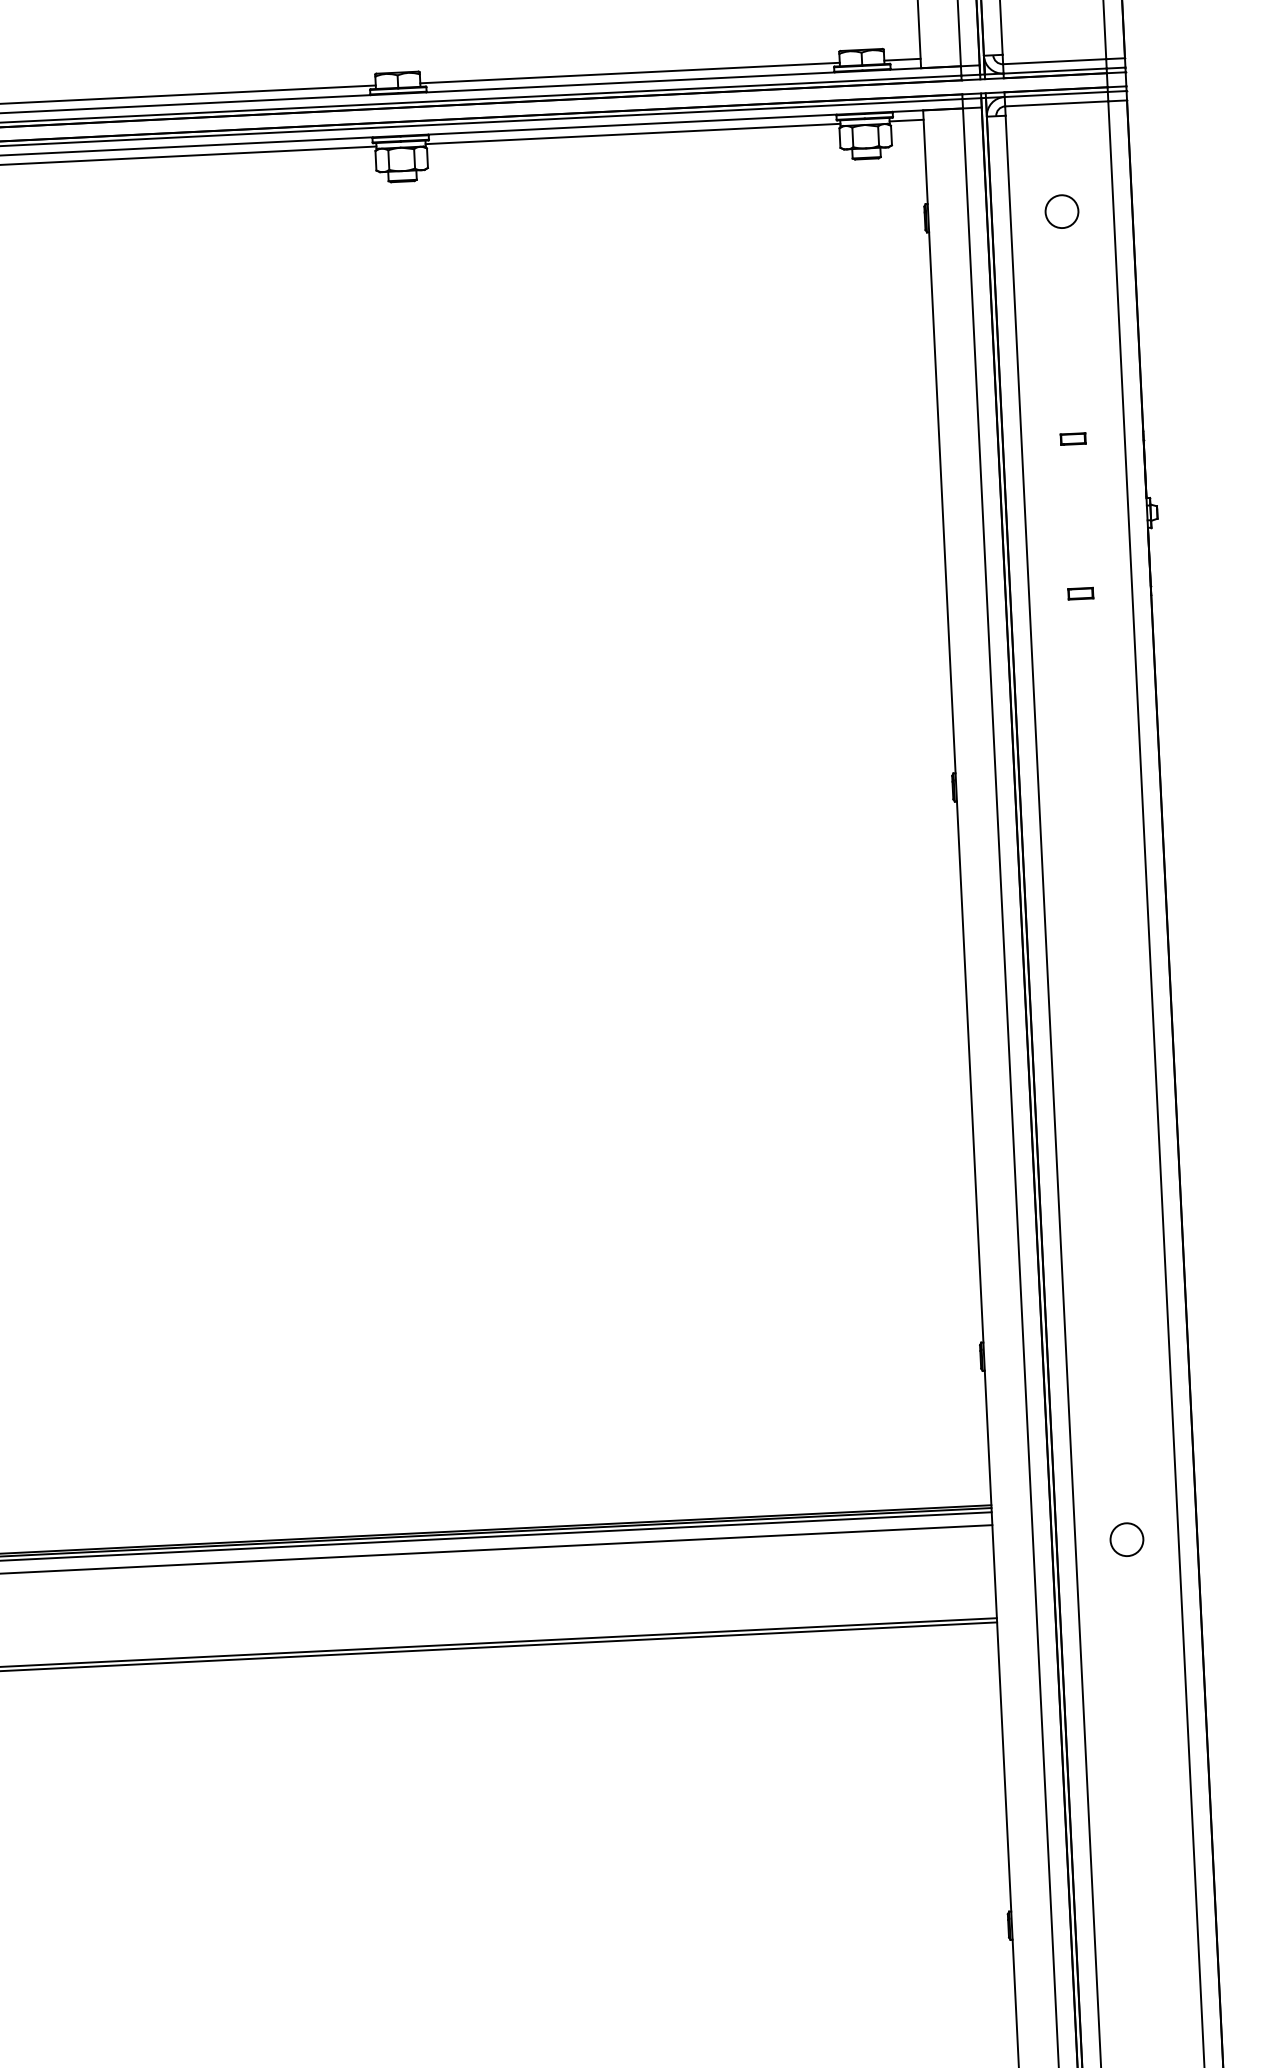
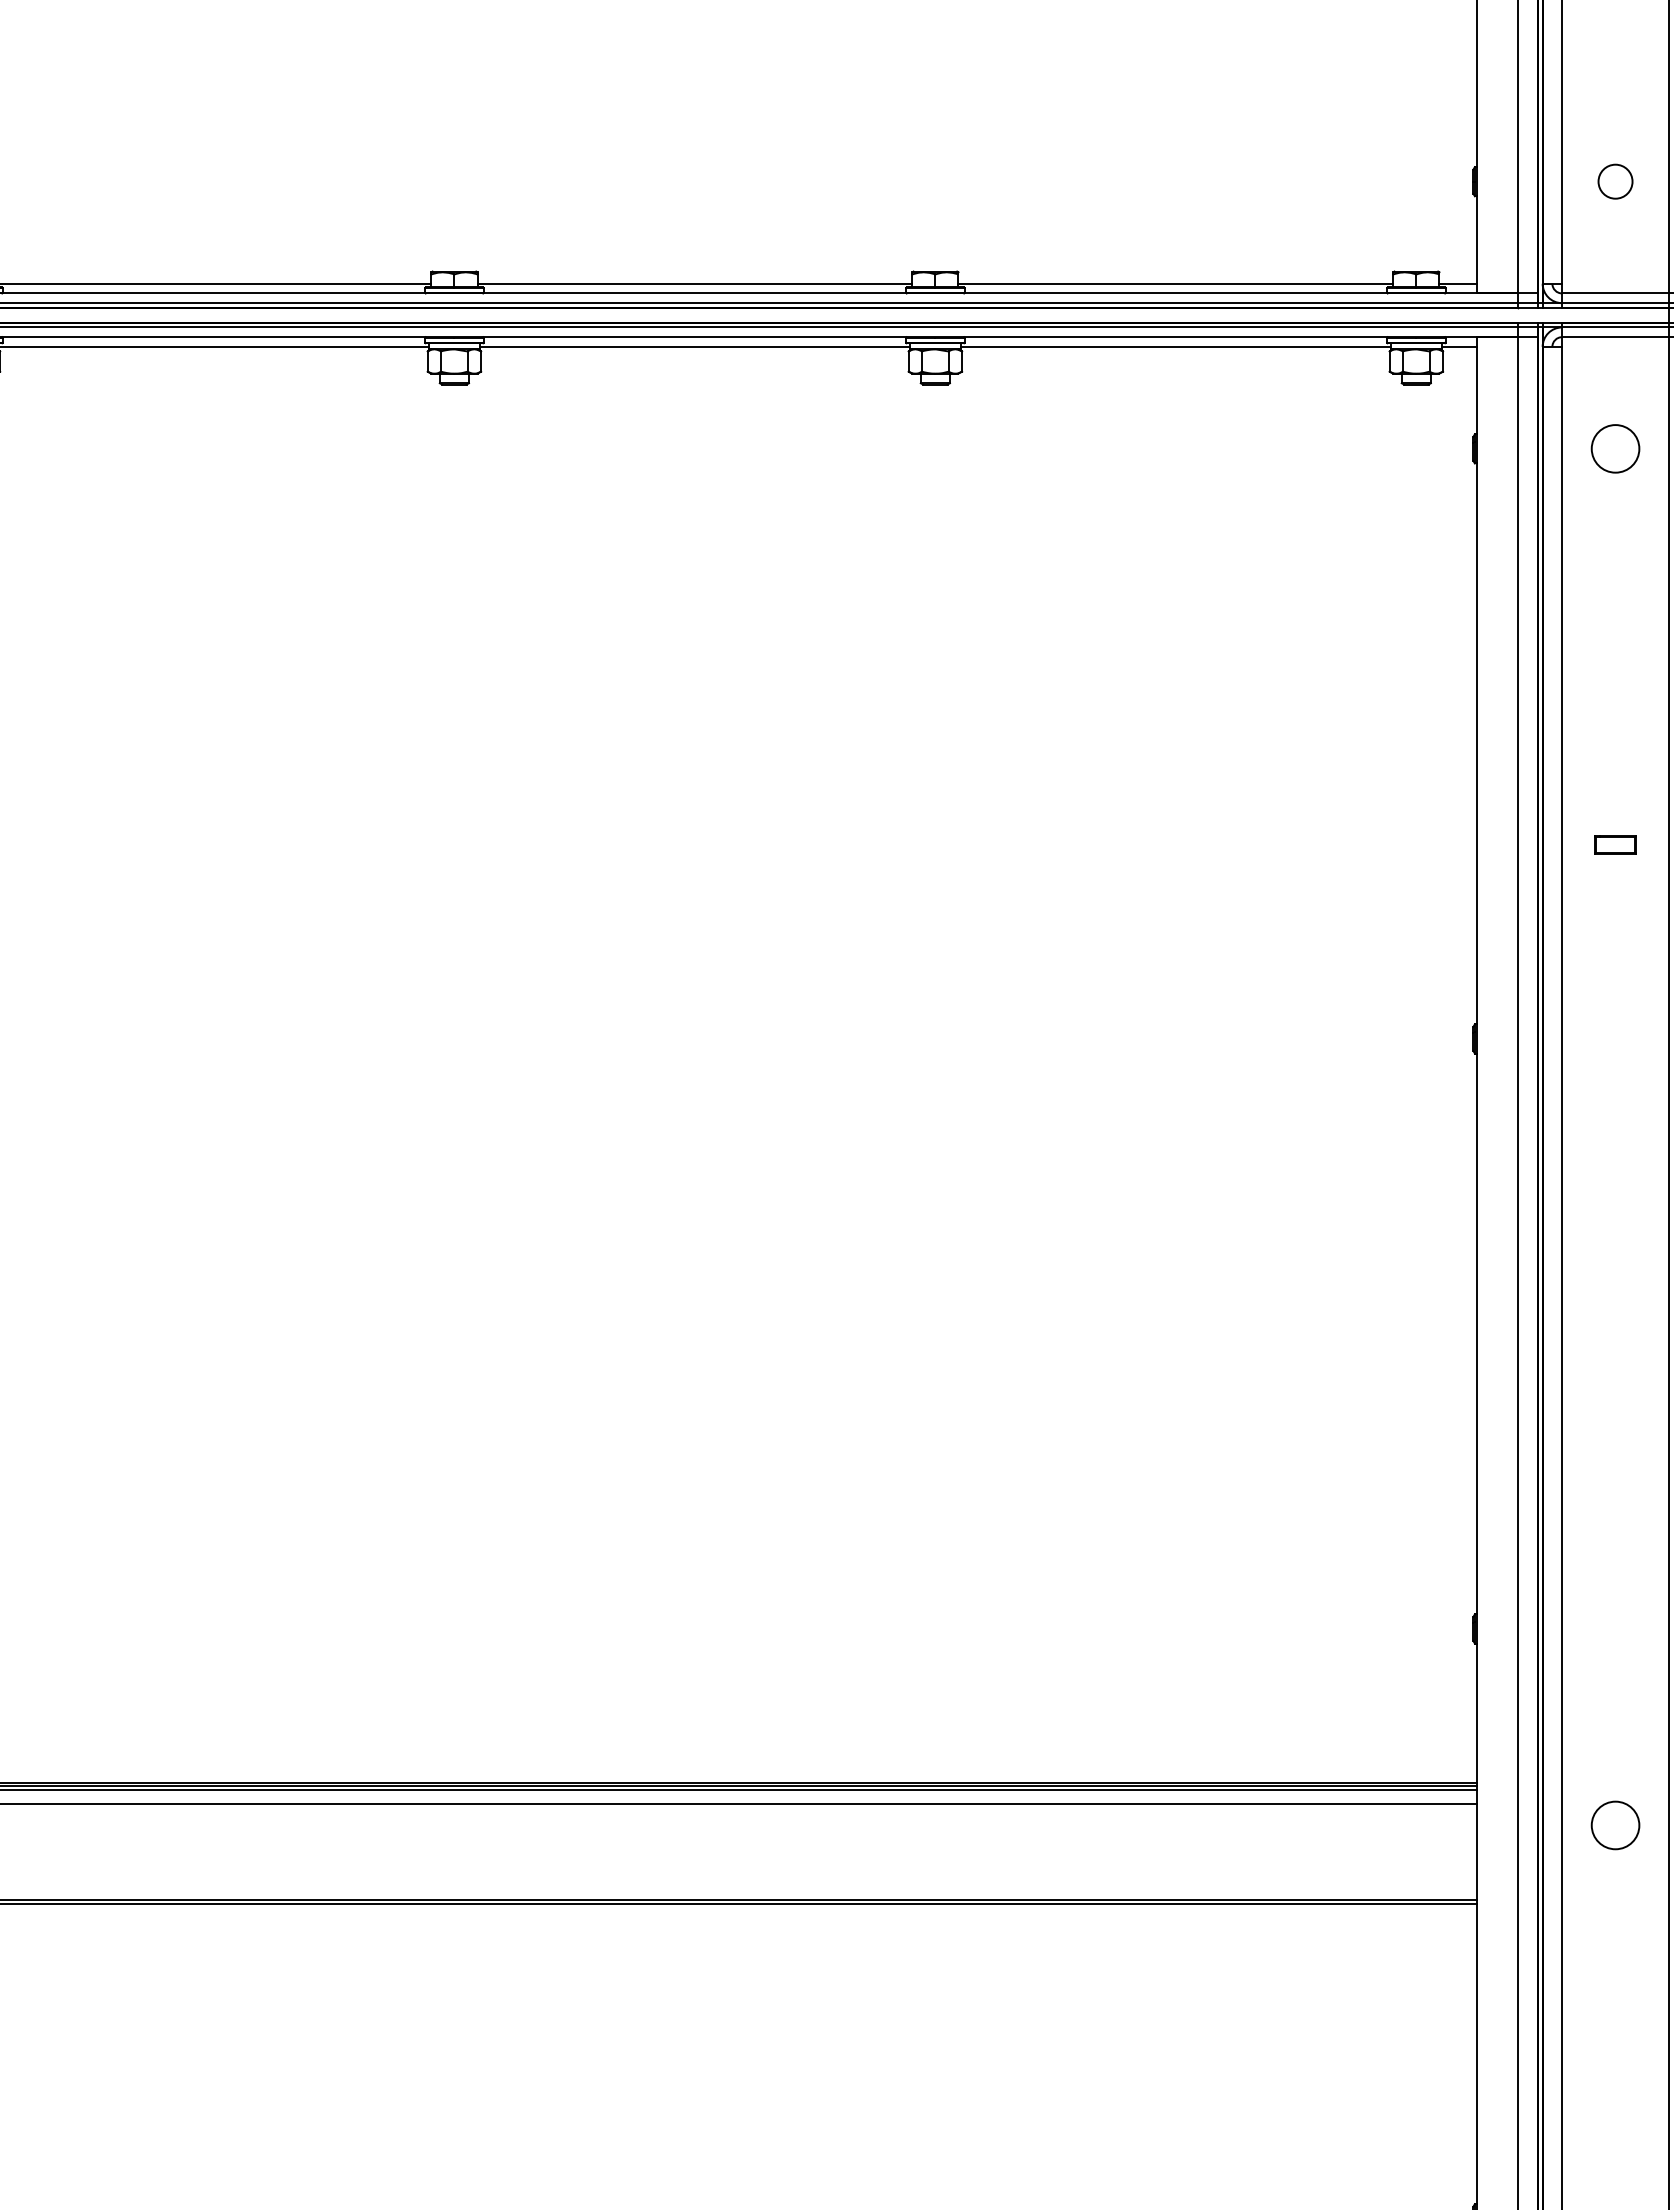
circle: (1061, 211) -> (1615, 448), size x1.4
part: (1073, 438) -> (1615, 684), removed
part: (1080, 593) -> (1615, 844), size x1.6
circle: (1126, 1539) -> (1615, 1825), size x1.4

